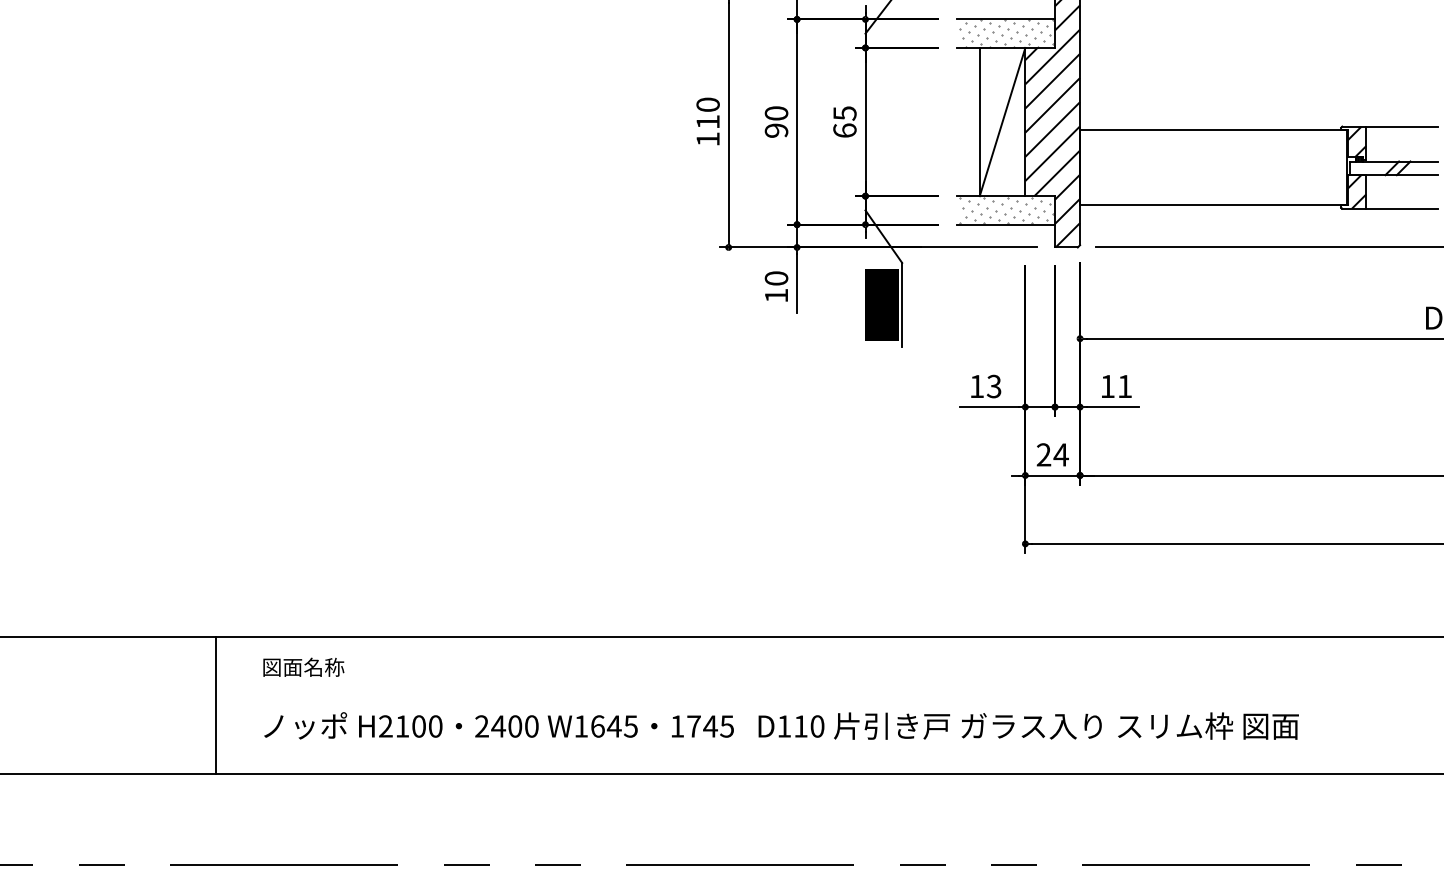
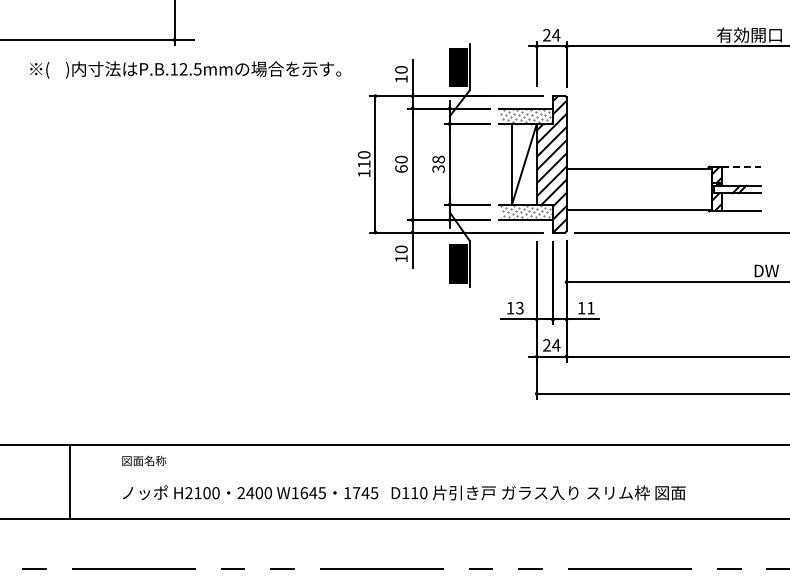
text: (844, 120) -> (438, 163), 65 -> 38
line: (1401, 126) -> (741, 166), solid -> dashed
text: (776, 129) -> (401, 168), 90 -> 60
line: (215, 705) -> (70, 481), moved

